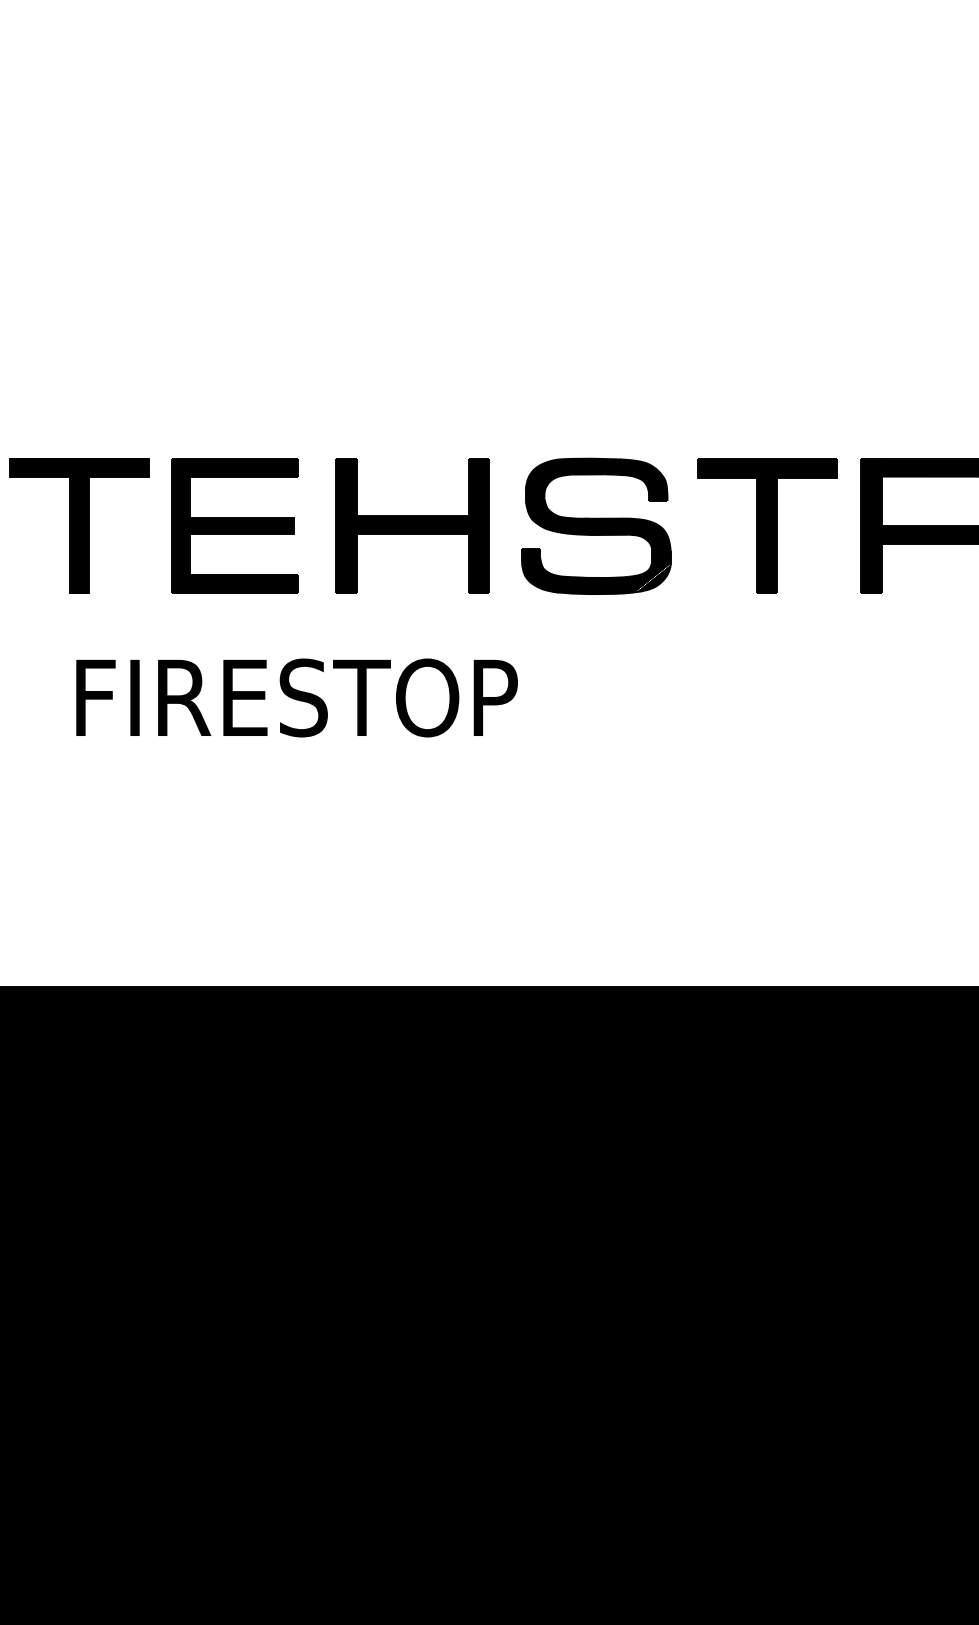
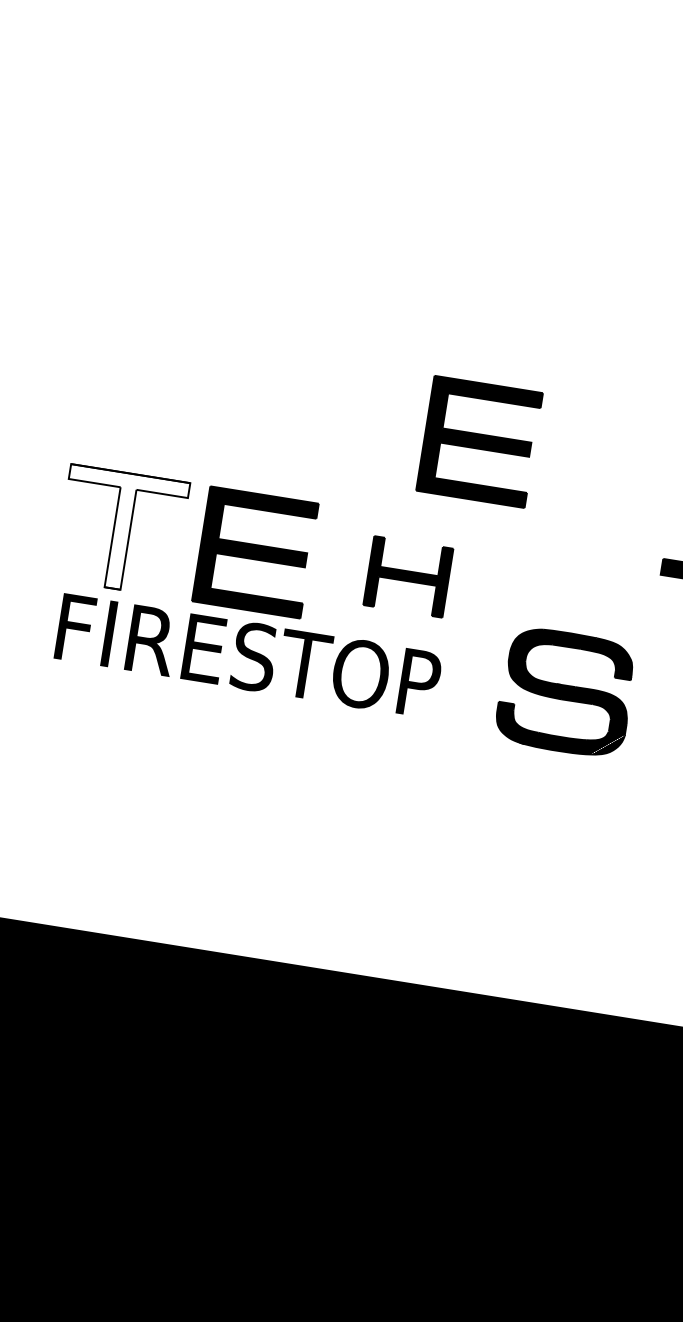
part: (468, 359) -> (479, 441), added
fill: (79, 525) -> (121, 530), removed
part: (412, 525) -> (408, 576), size x0.6
part: (596, 525) -> (566, 691), moved
text: (296, 697) -> (248, 655), moved

